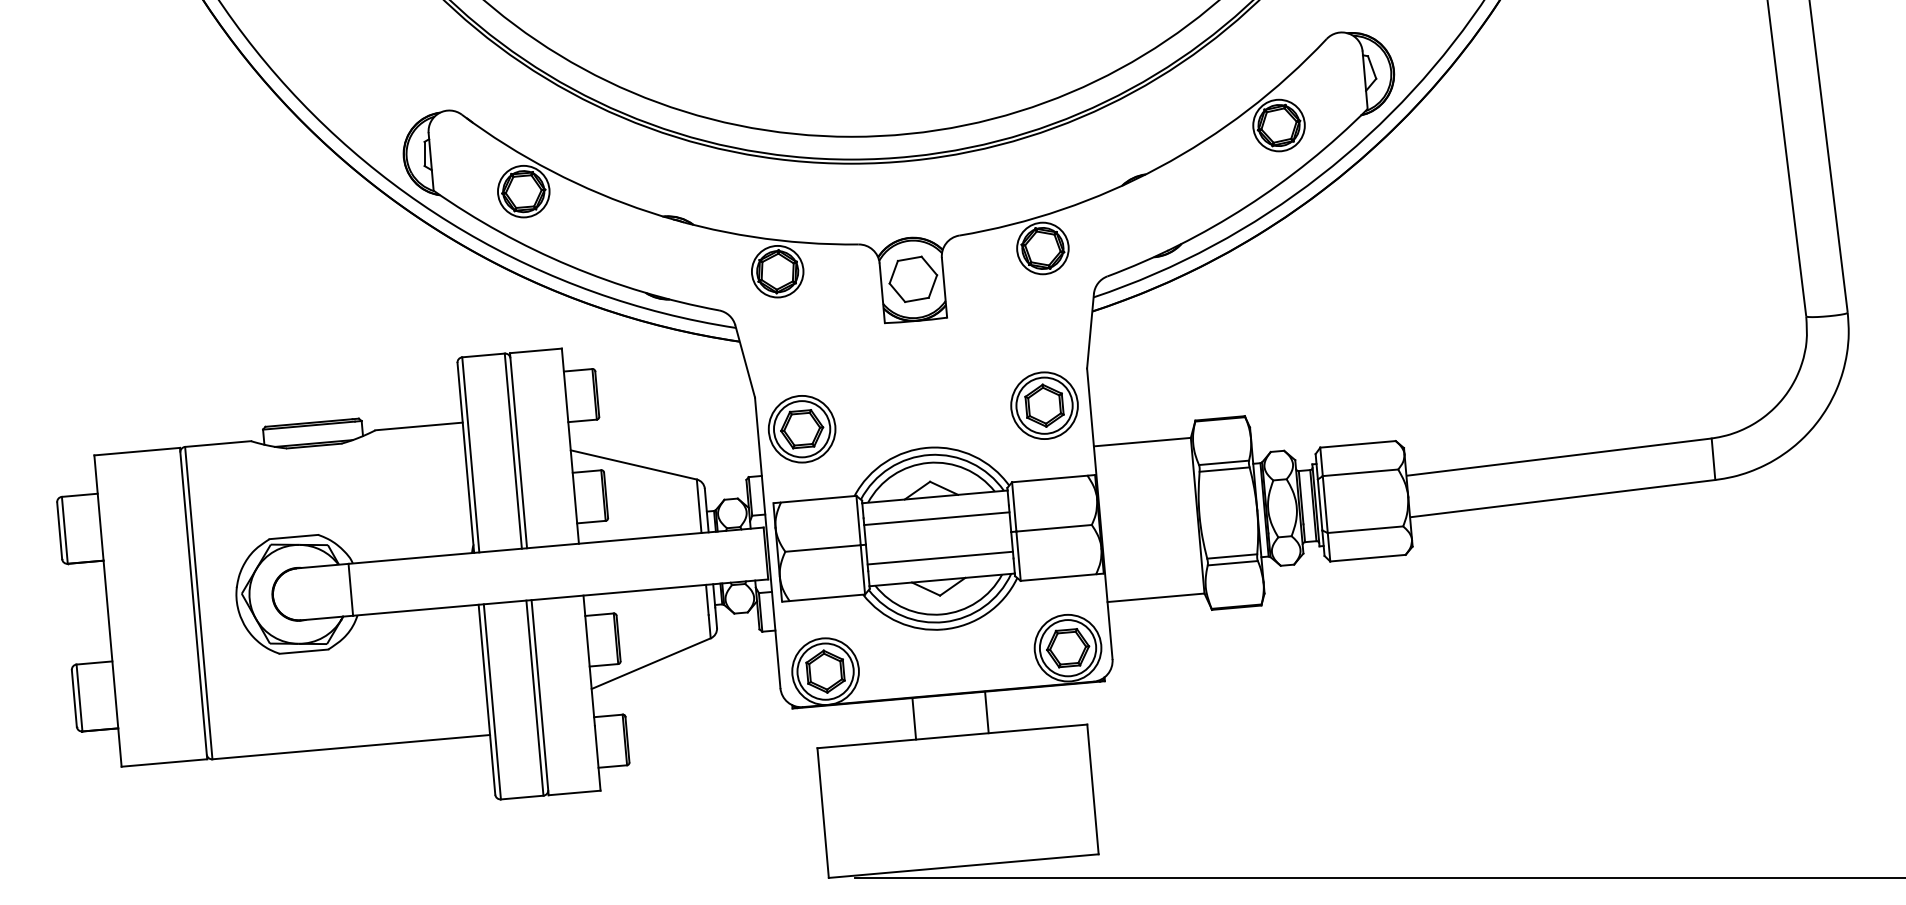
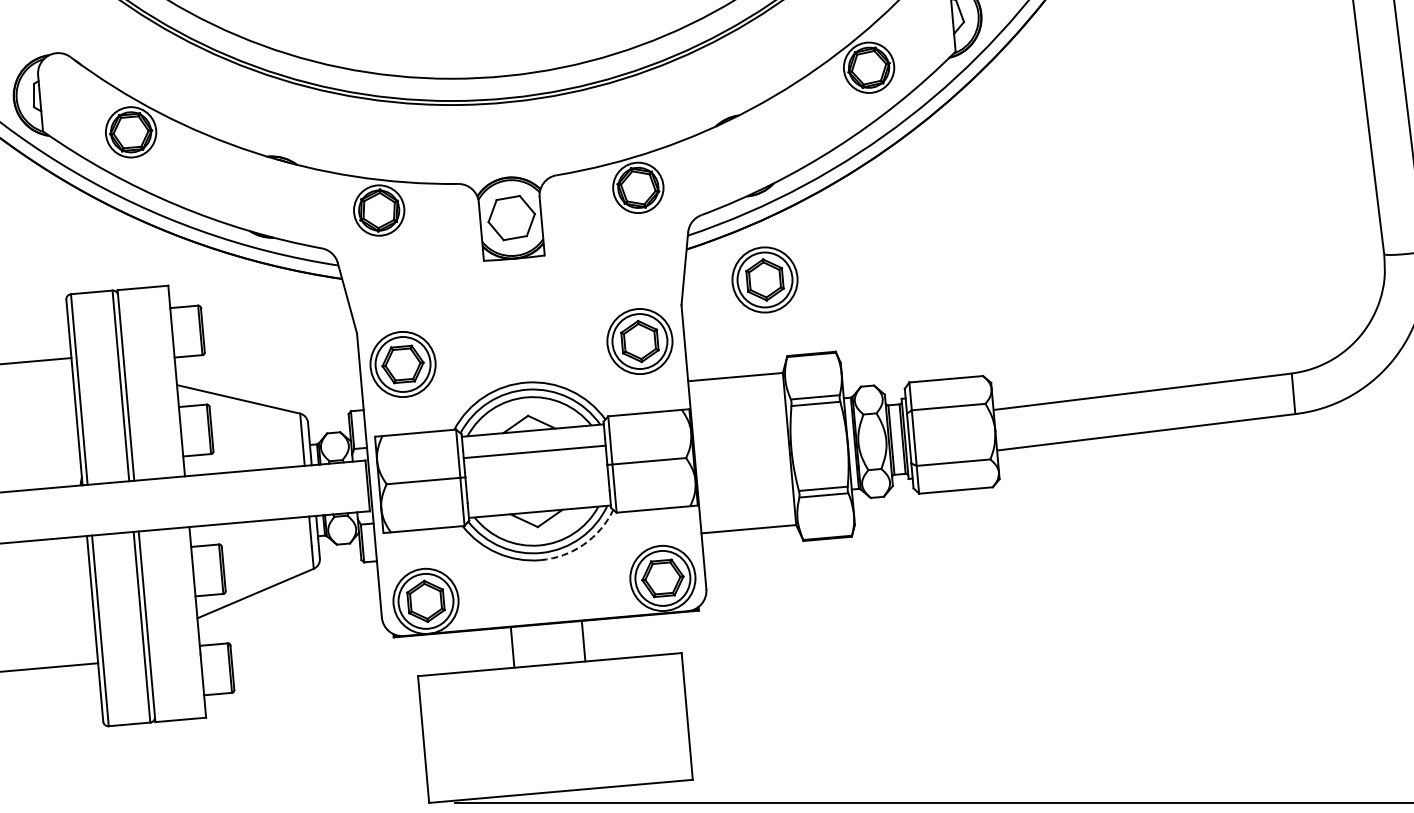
part: (1172, 342) -> (764, 279), added
line: (939, 557) -> (537, 489), removed
arc: (987, 613) -> (584, 544), solid -> dashed

